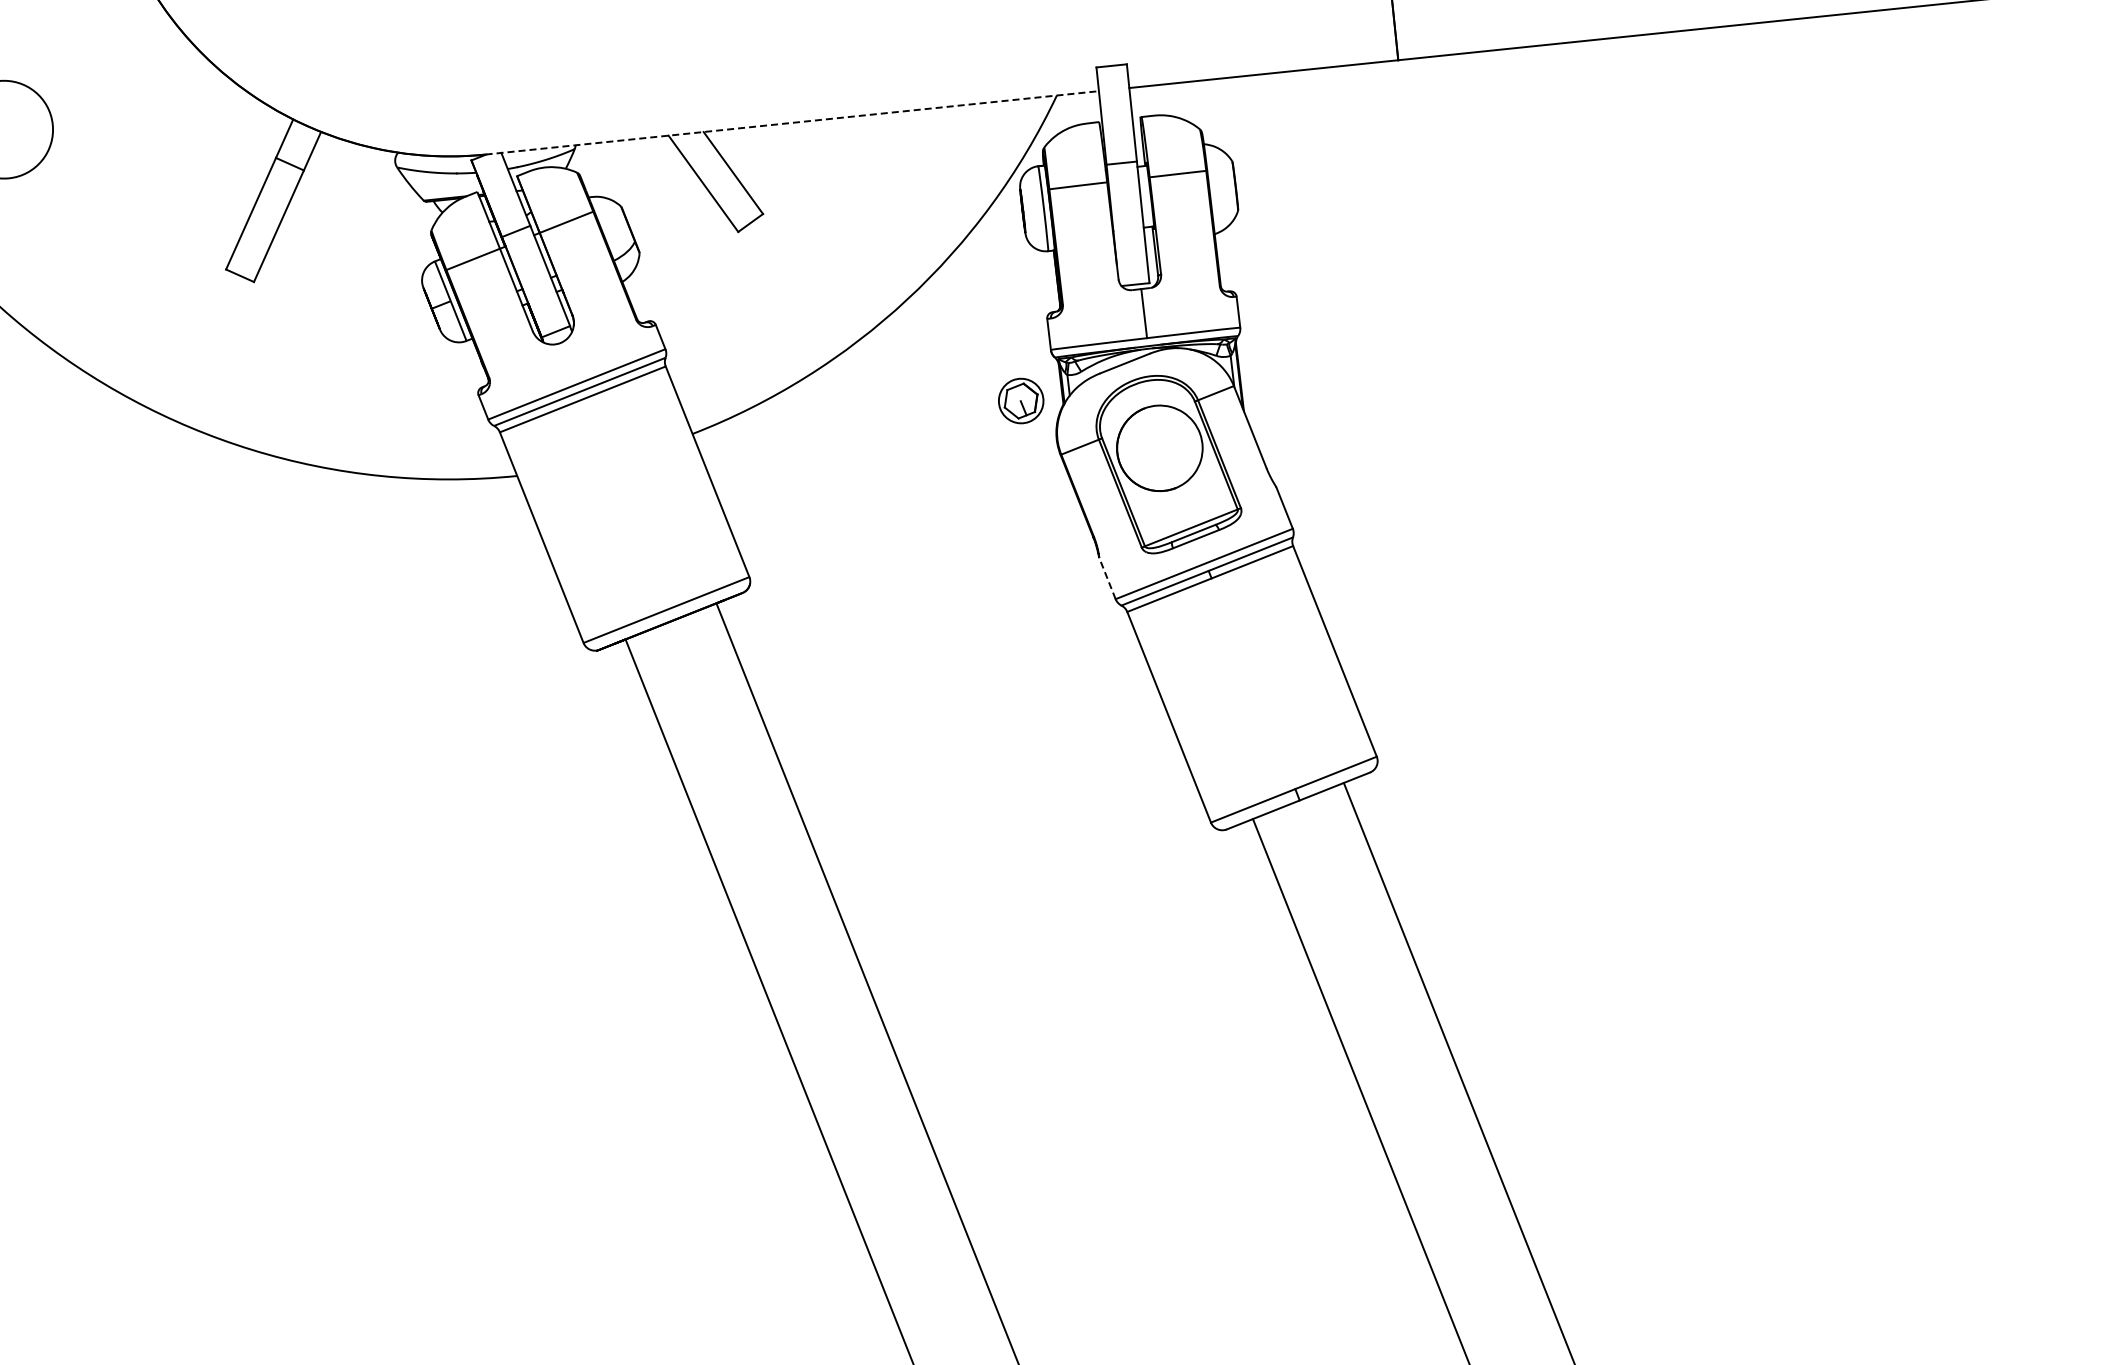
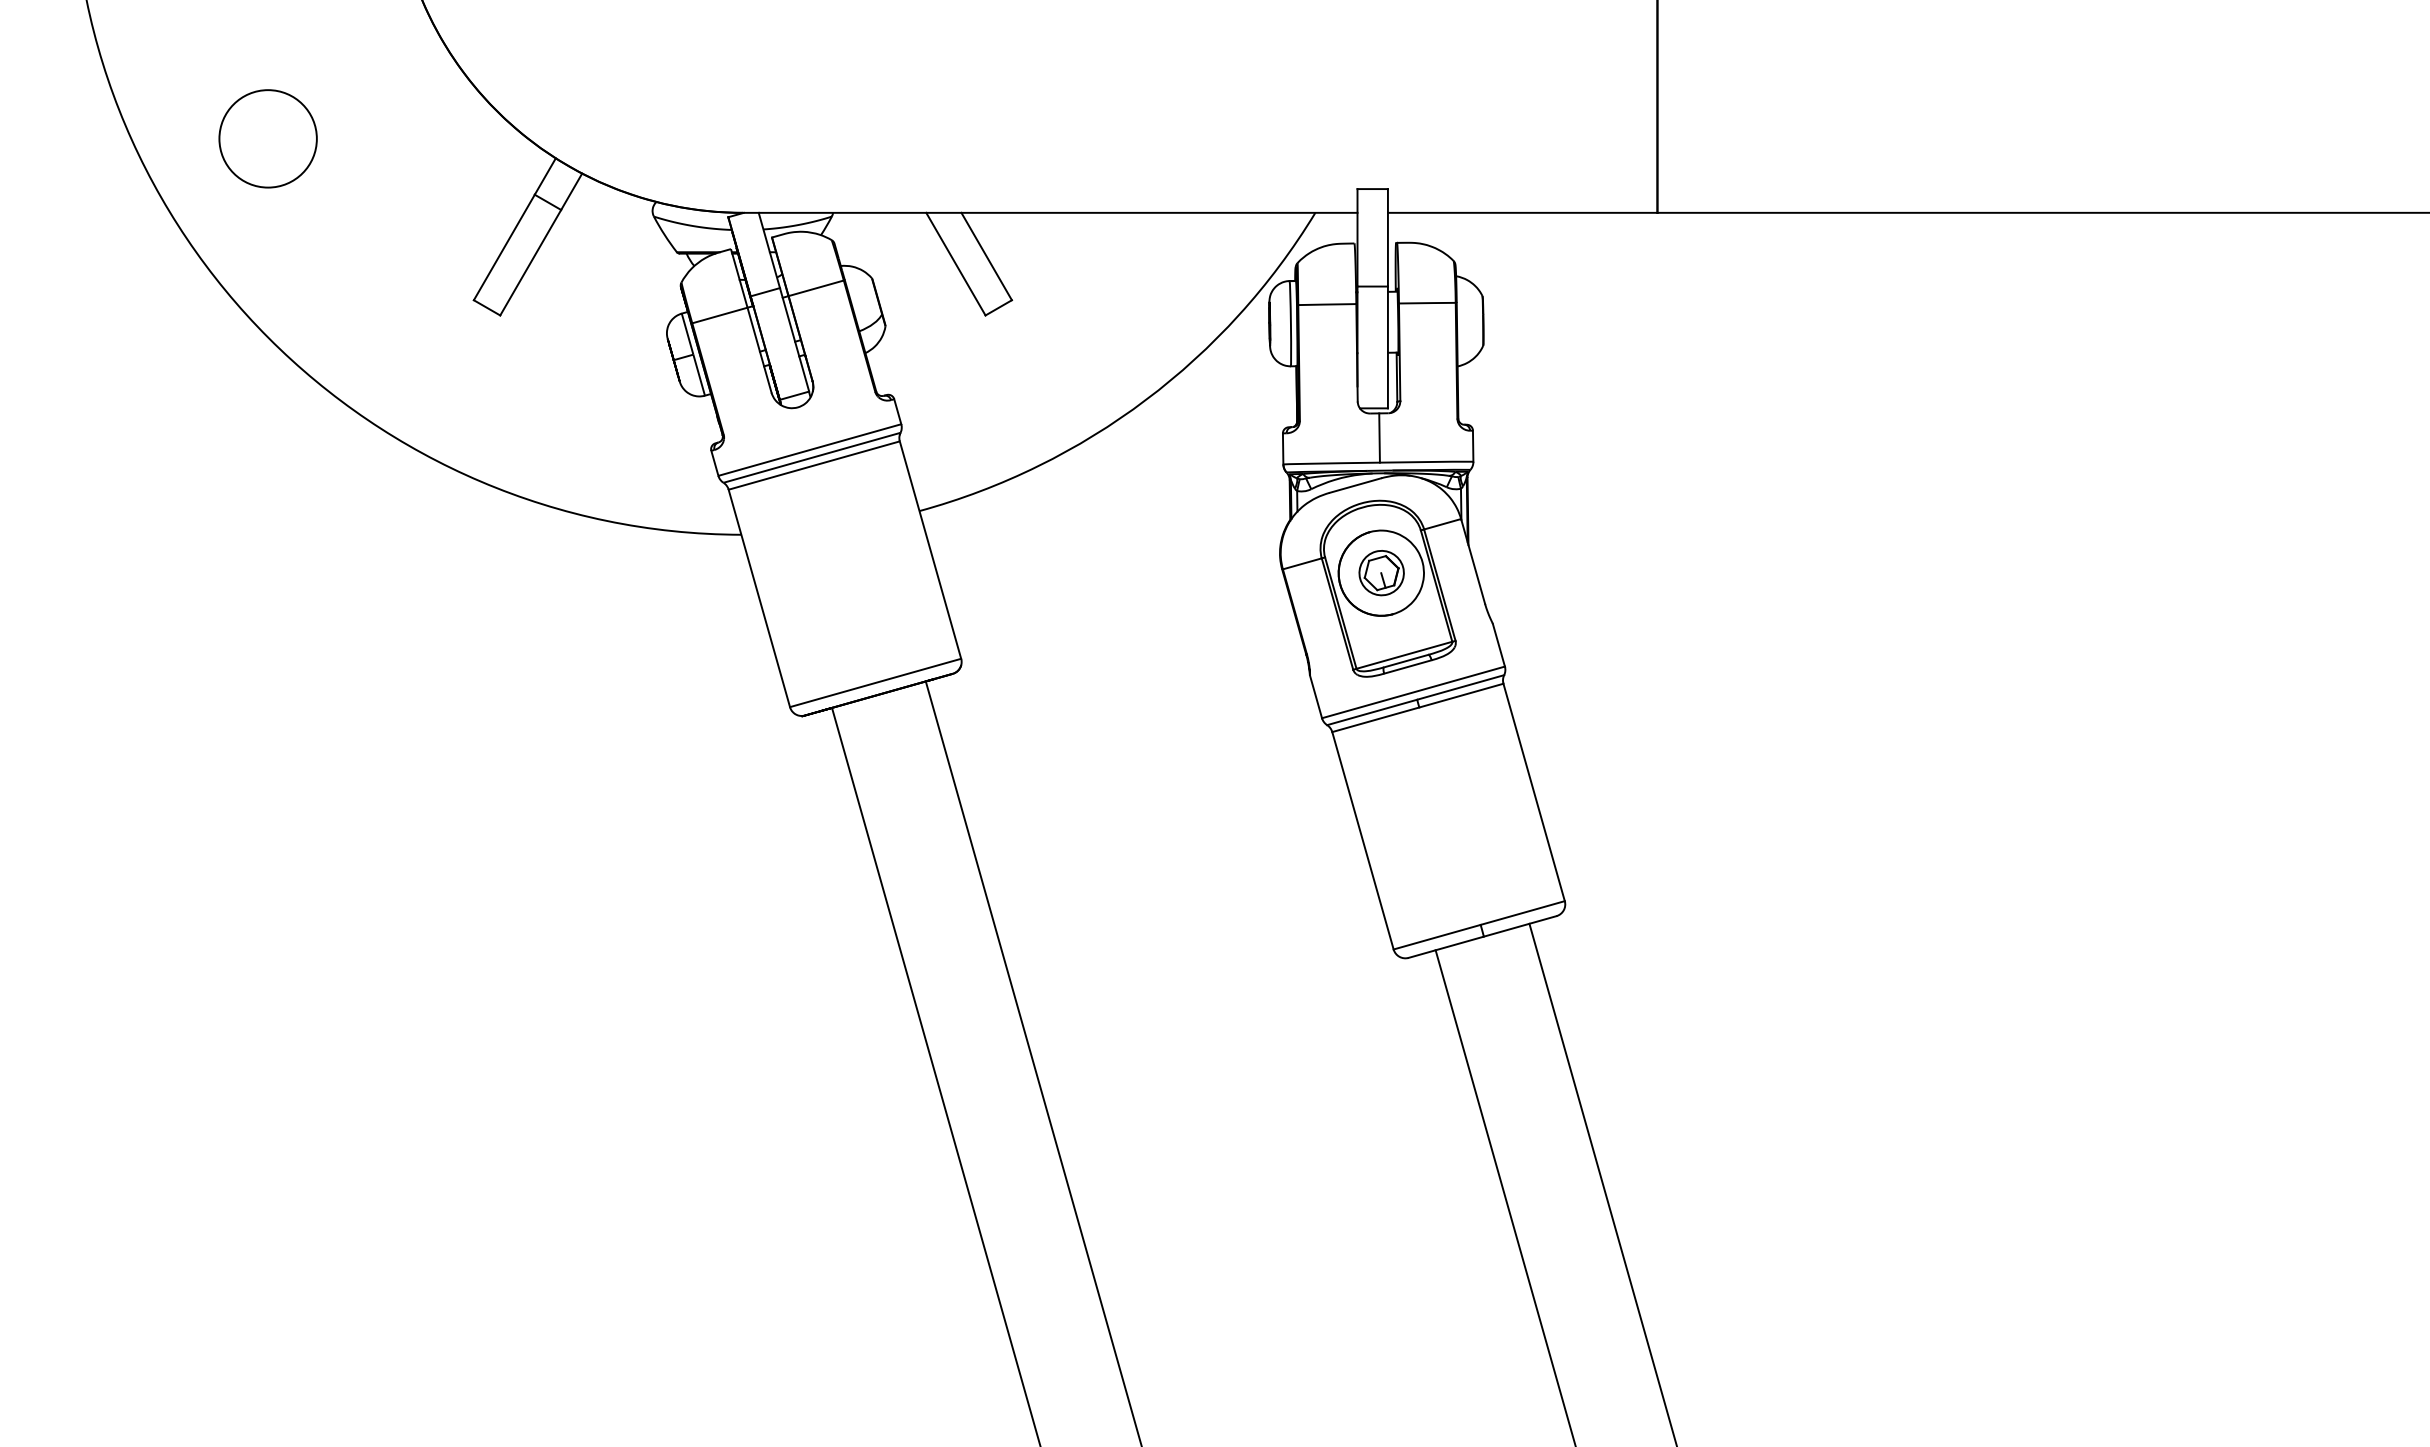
line: (792, 122) -> (1050, 212), dashed -> solid
part: (1021, 401) -> (1381, 573), moved
line: (1106, 578) -> (1315, 696), dashed -> solid

